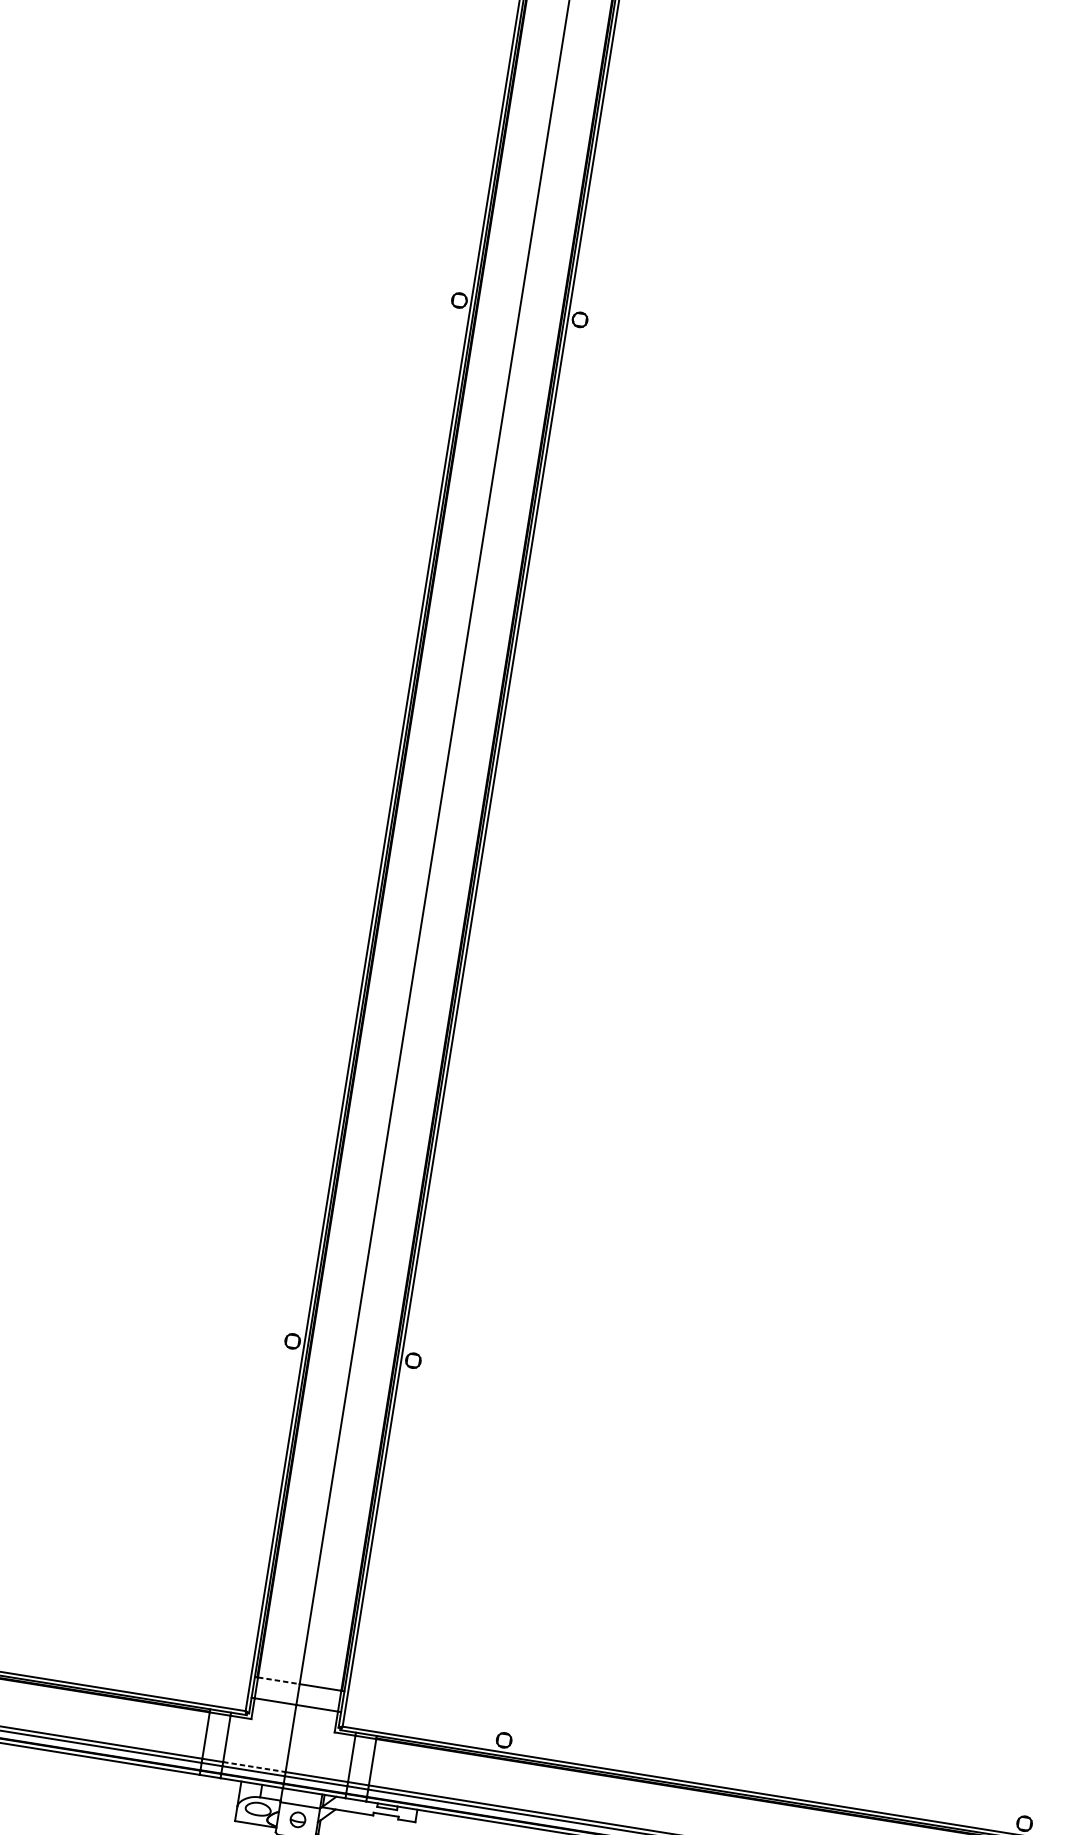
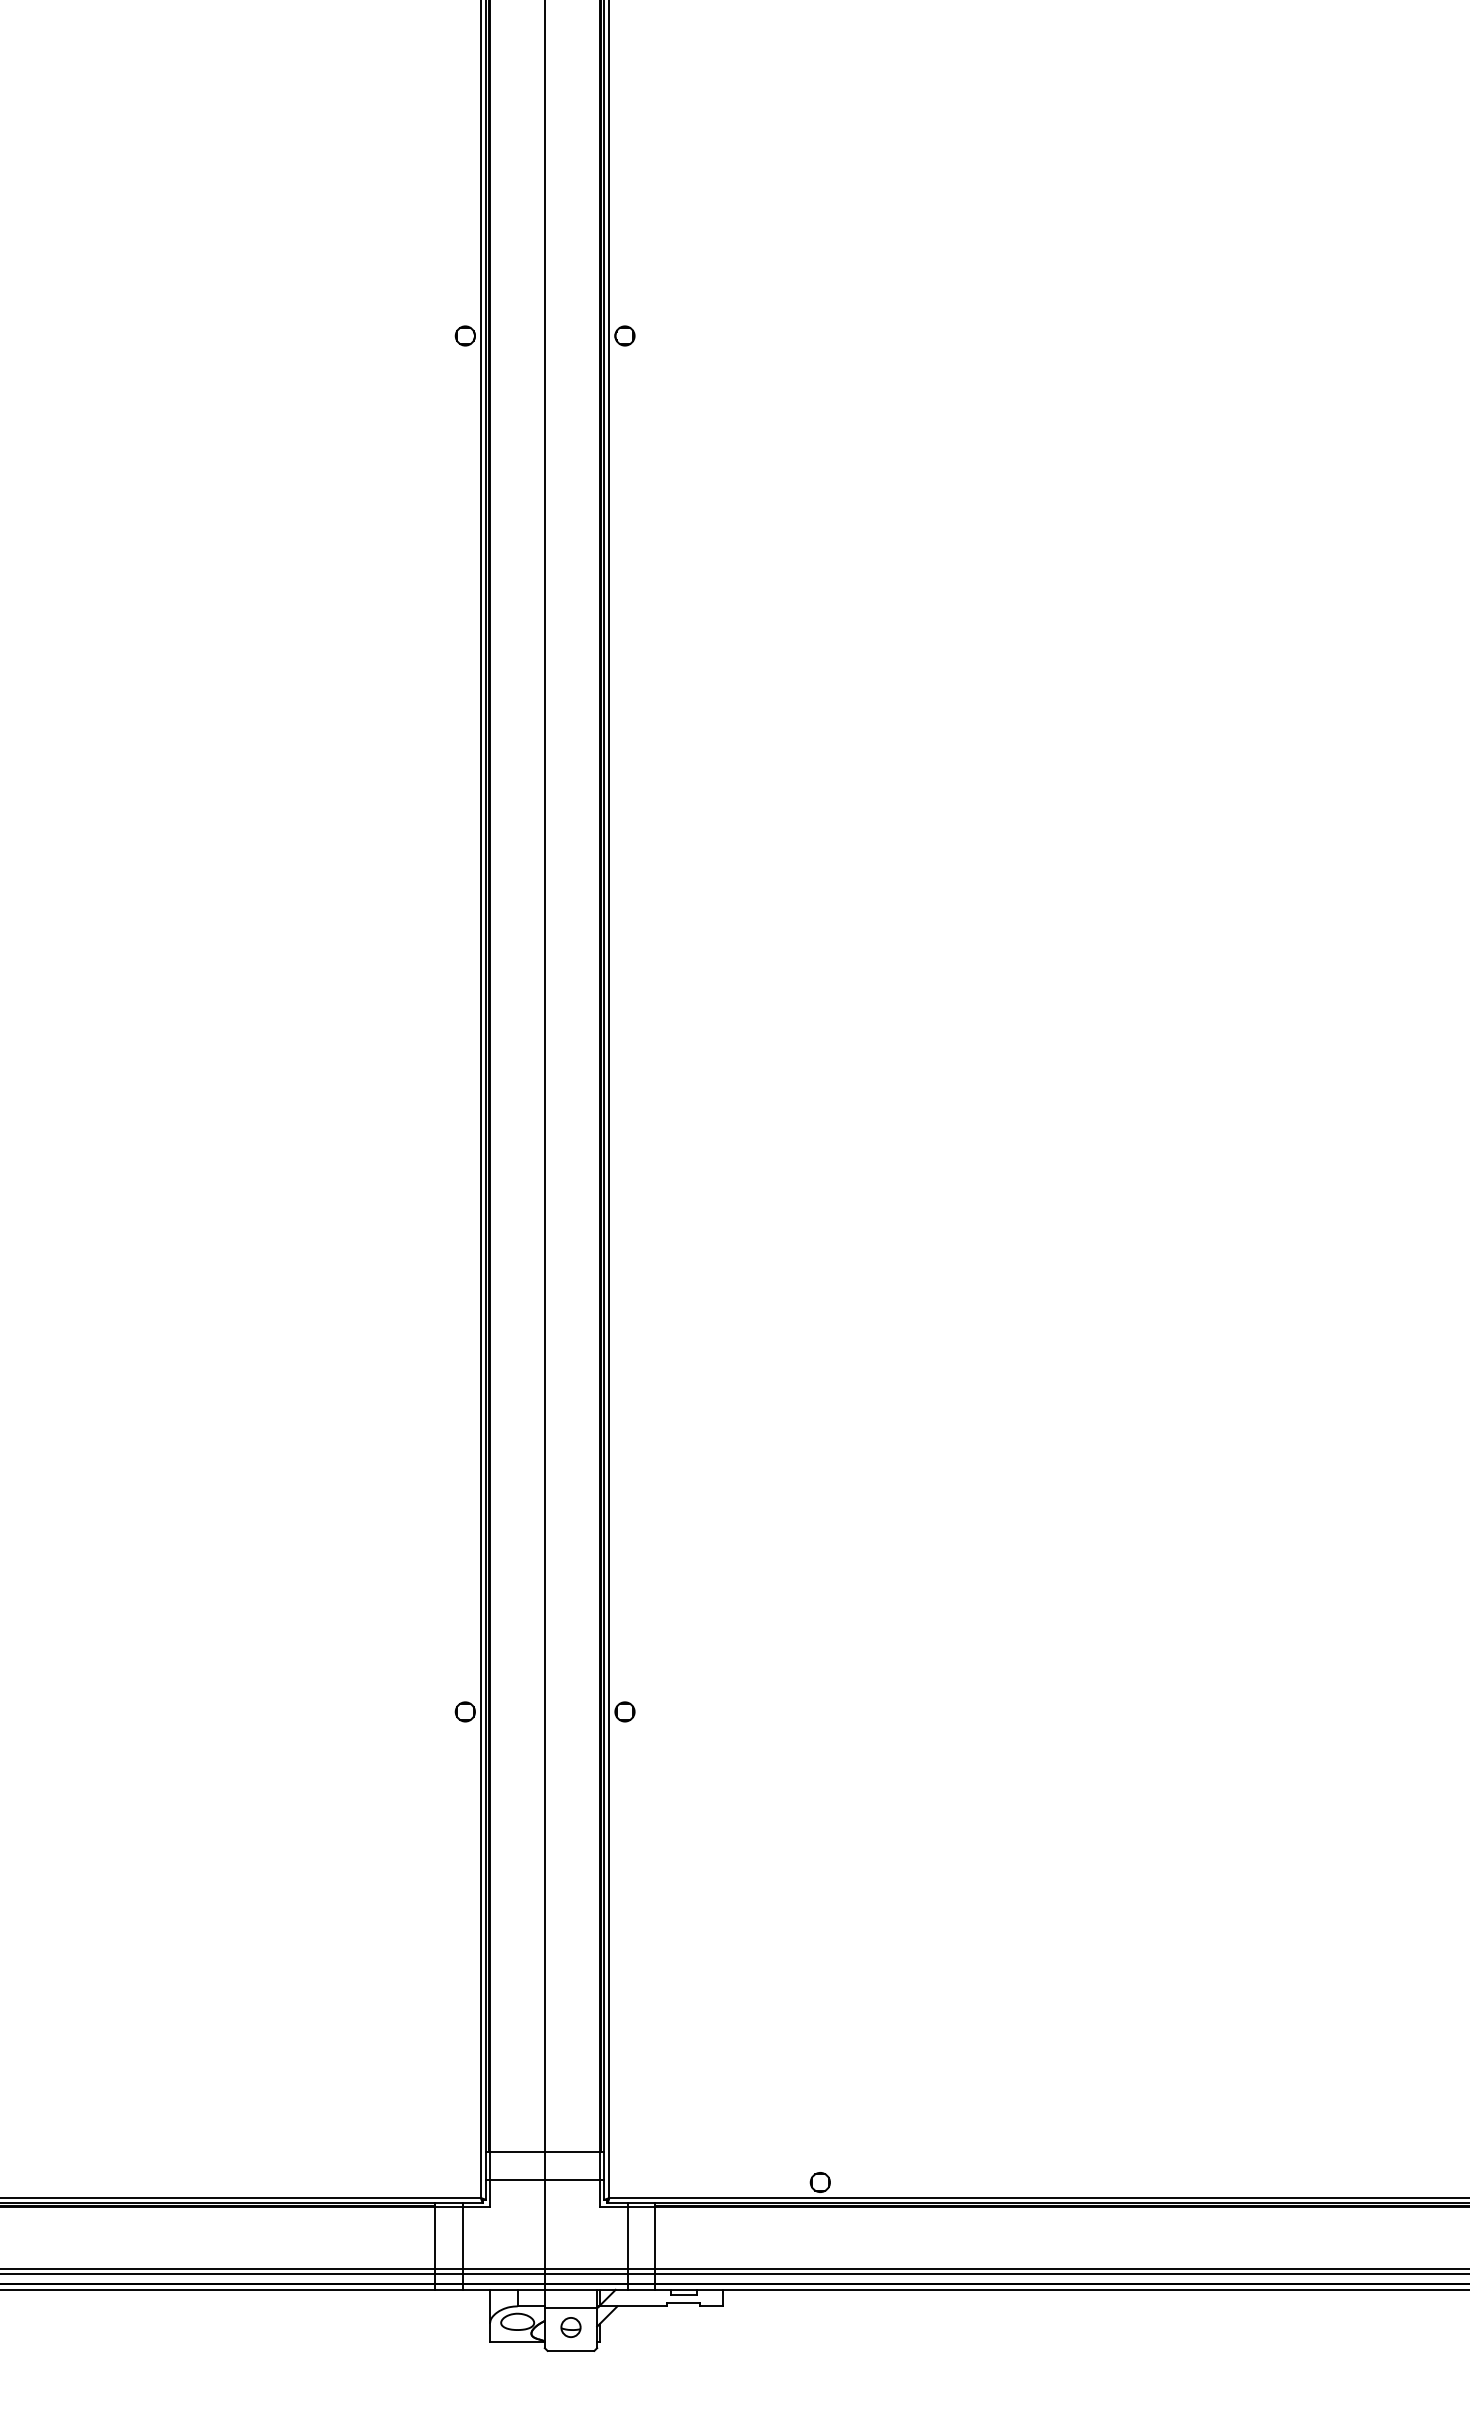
line: (278, 1680) -> (517, 2152), dashed -> solid
line: (254, 1767) -> (504, 2268), dashed -> solid

